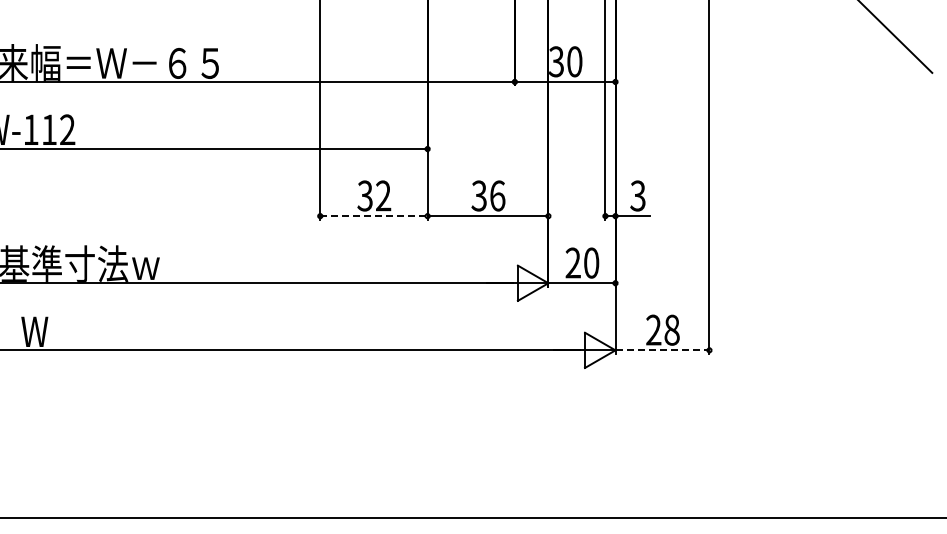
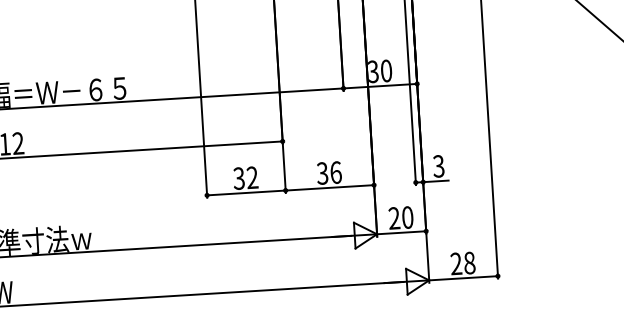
line: (373, 216) -> (246, 193), dashed -> solid
line: (662, 350) -> (463, 278), dashed -> solid

